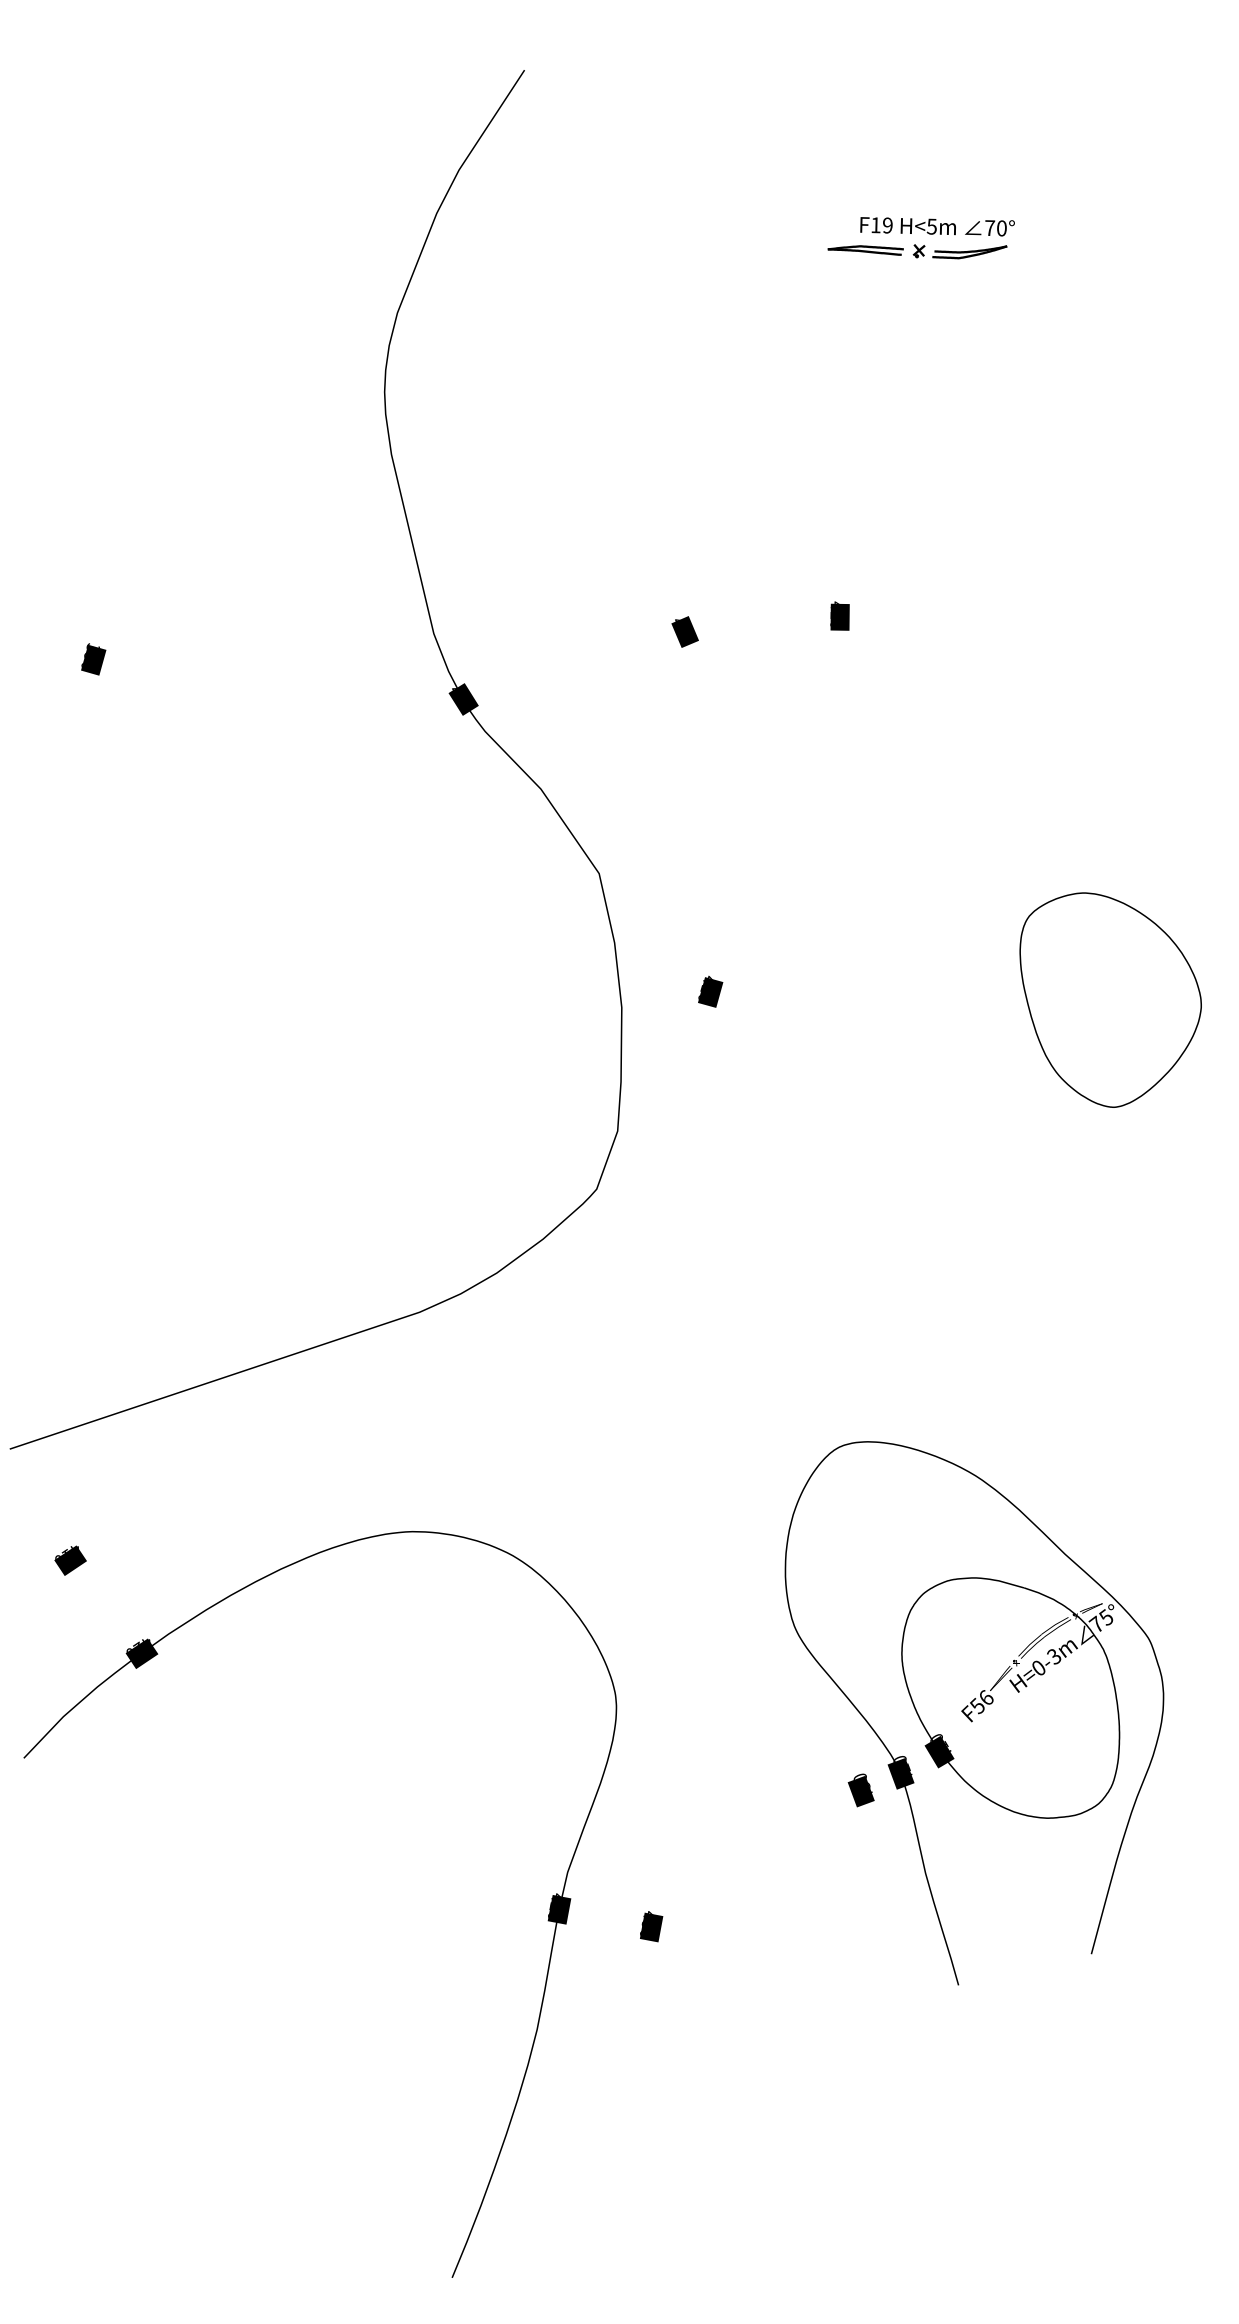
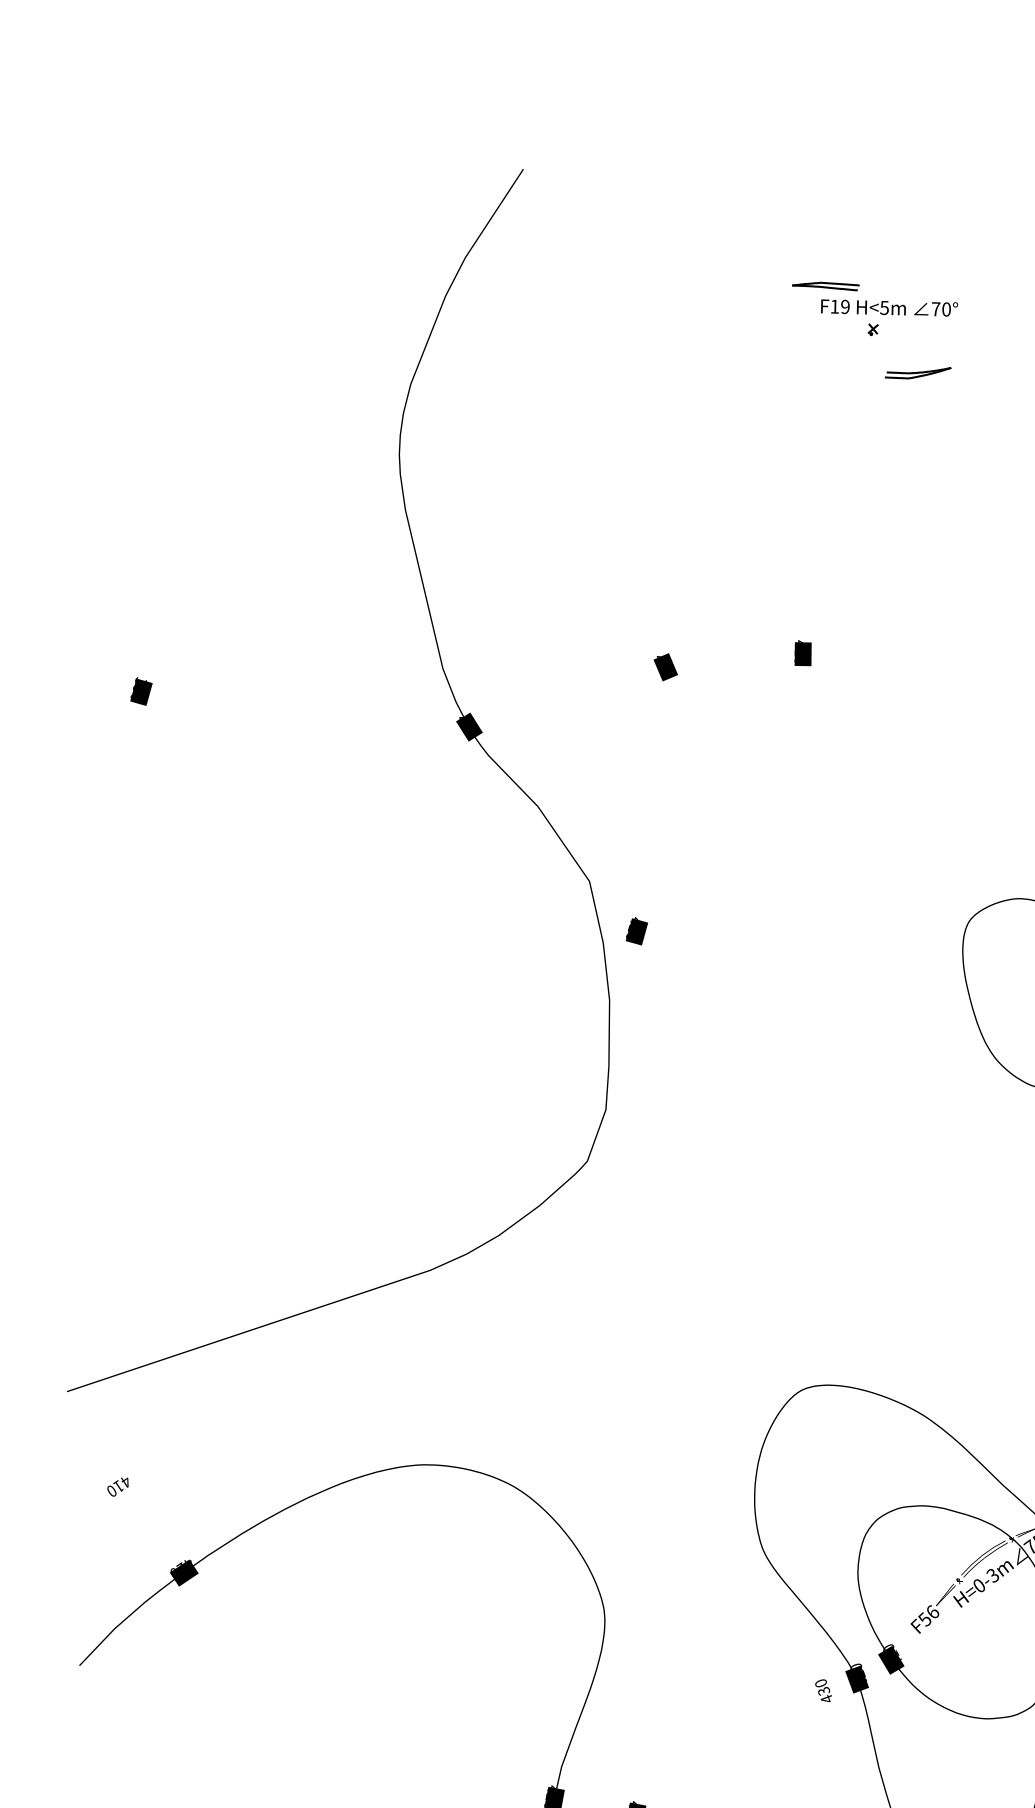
part: (865, 250) -> (825, 286), moved
part: (969, 252) -> (917, 373), moved
text: (710, 991) -> (636, 930), moved
fill: (70, 1560) -> (120, 1490), removed
fill: (860, 1791) -> (821, 1695), removed

